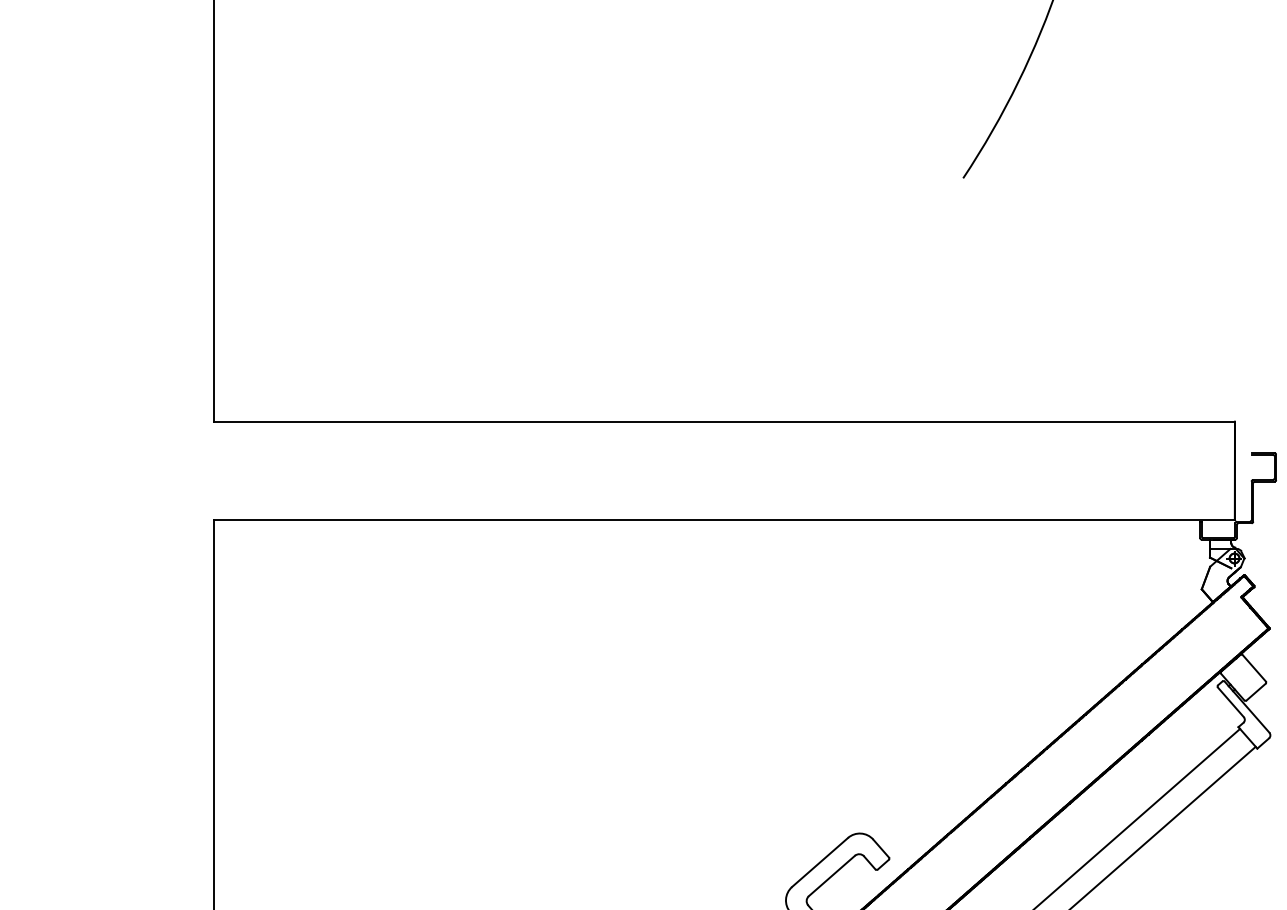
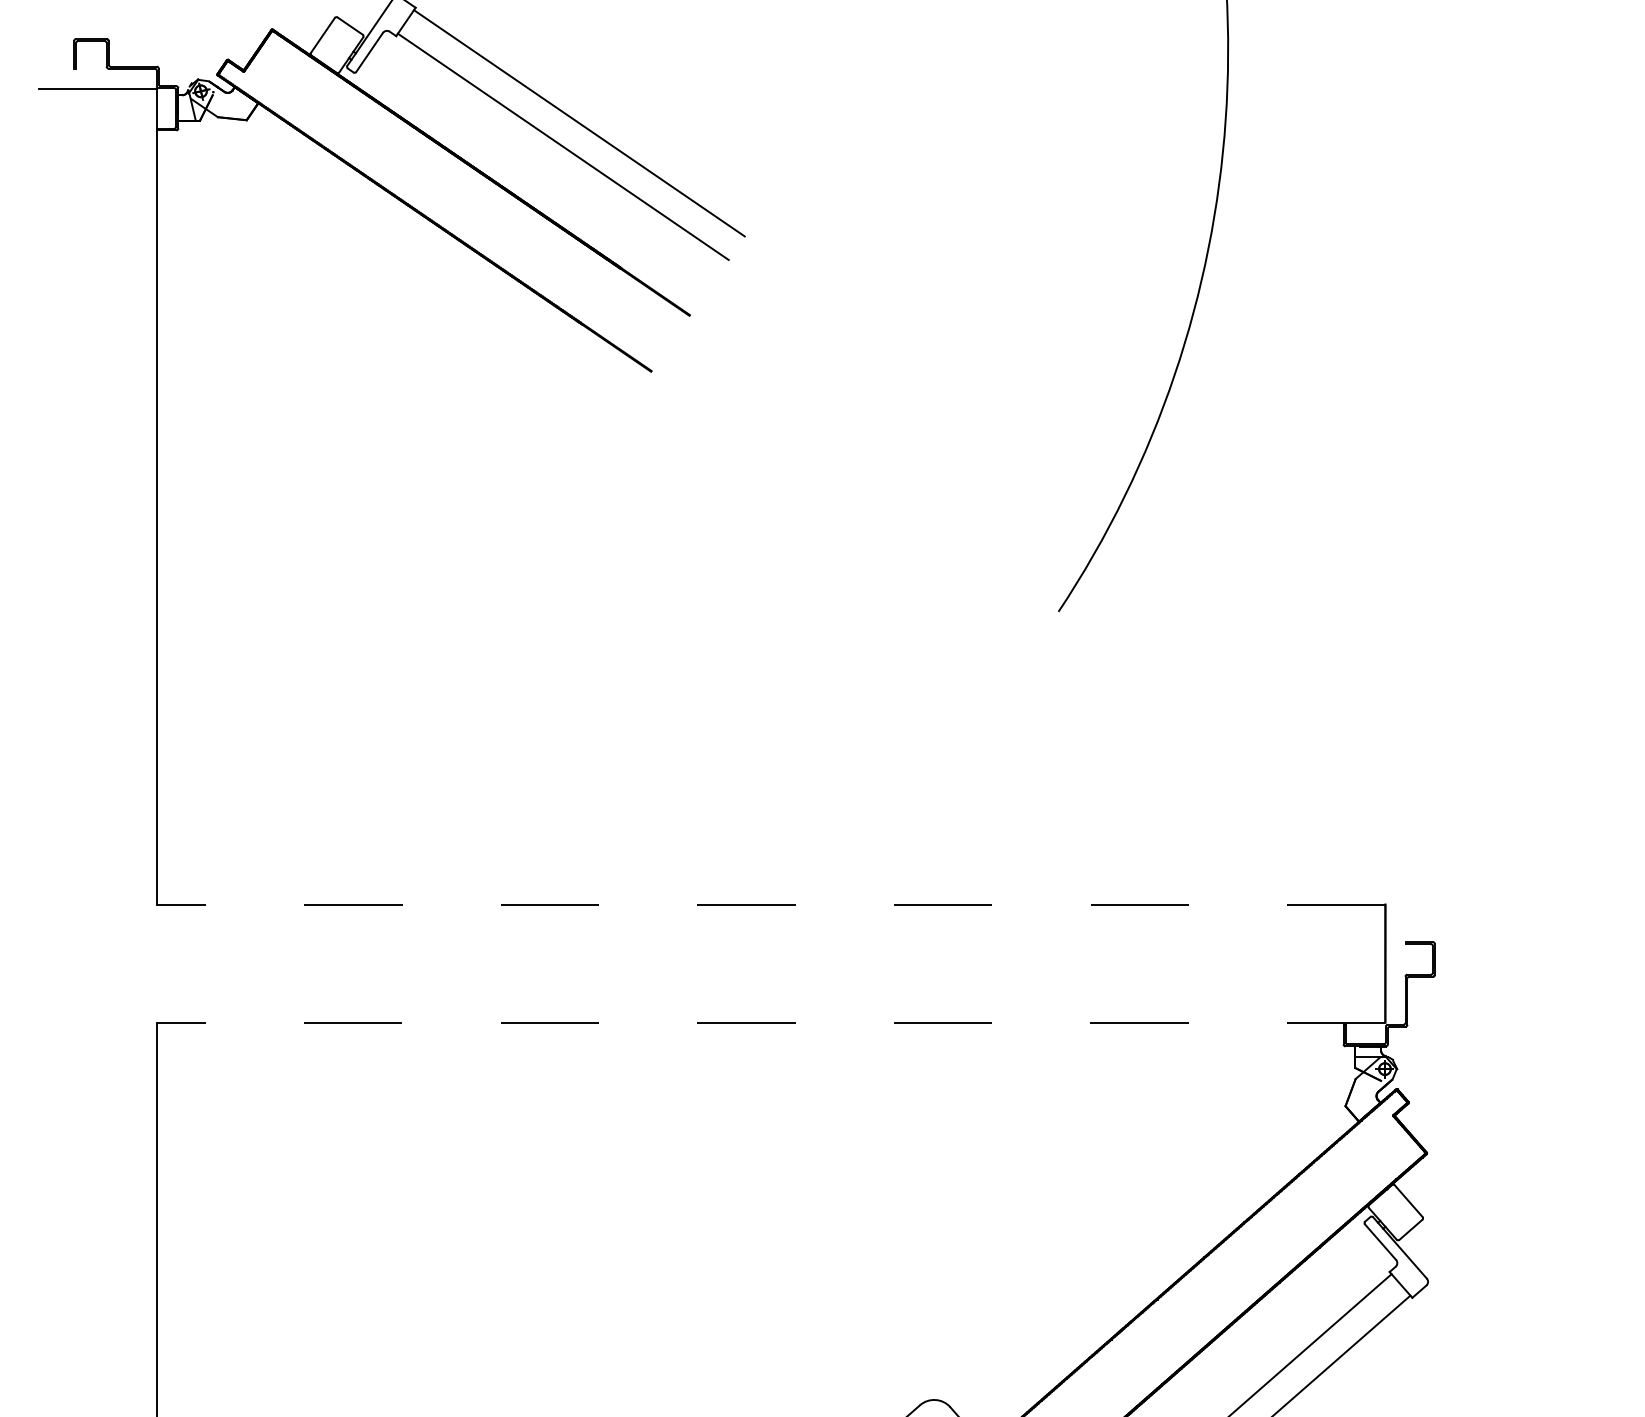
line: (723, 421) -> (770, 904), solid -> dashed
line: (723, 519) -> (770, 1022), solid -> dashed

